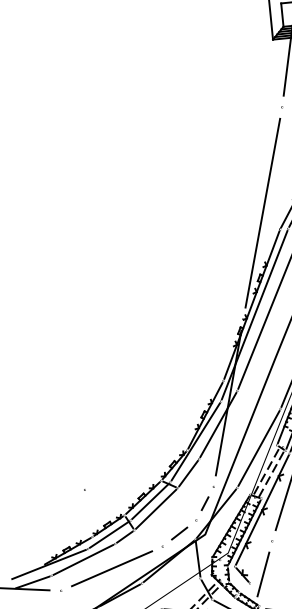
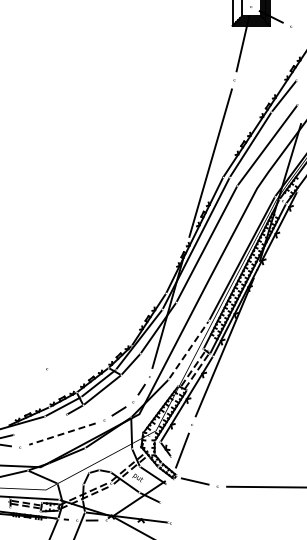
line: (259, 447) -> (189, 349), solid -> dashed
line: (83, 559) -> (40, 424), removed
line: (112, 569) -> (62, 434), solid -> dashed

